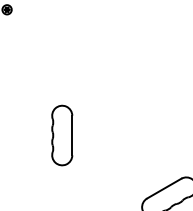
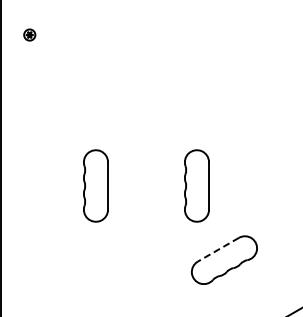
part: (145, 135) -> (196, 185), added
line: (164, 188) -> (218, 249), solid -> dashed

